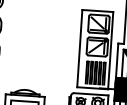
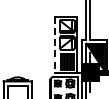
line: (79, 47) -> (54, 44), solid -> dashed

